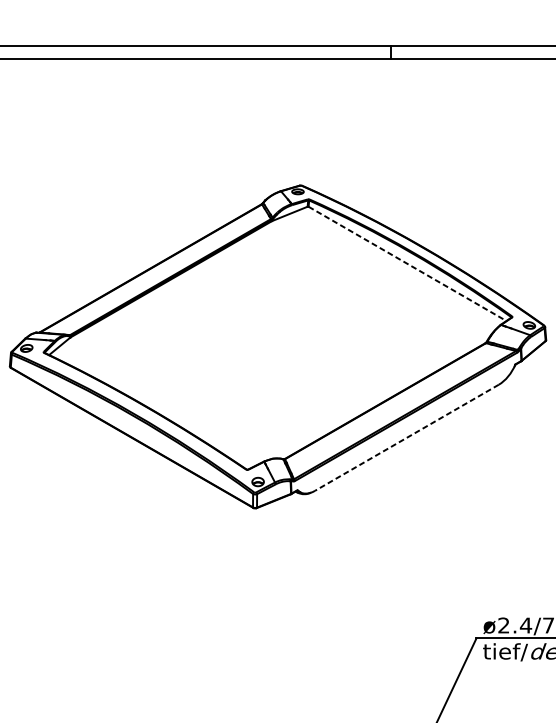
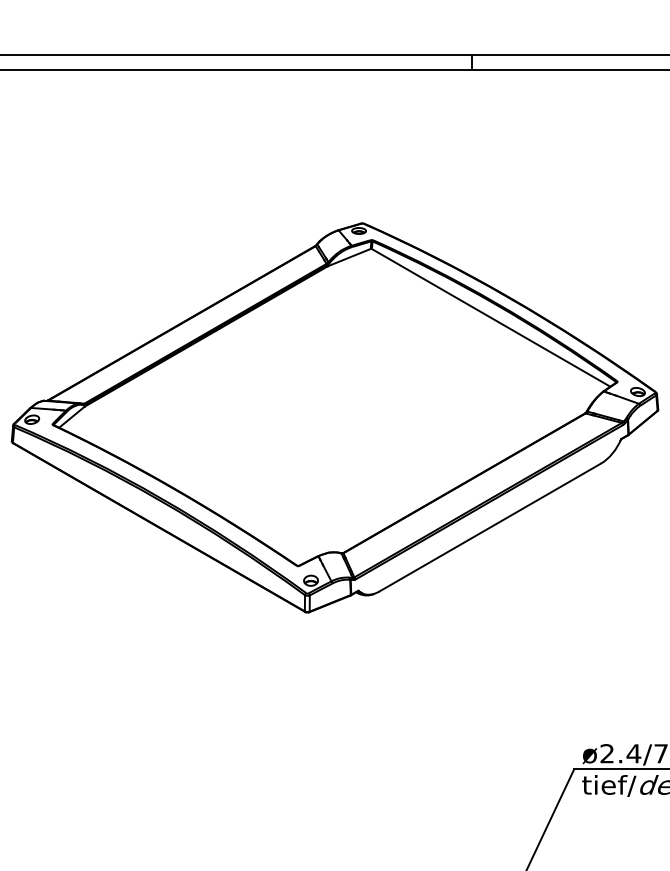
line: (407, 263) -> (491, 317), dashed -> solid
line: (407, 437) -> (490, 527), dashed -> solid

